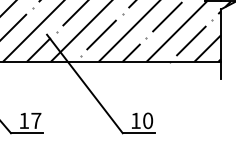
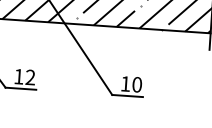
text: (36, 120) -> (30, 77), 17 -> 12

